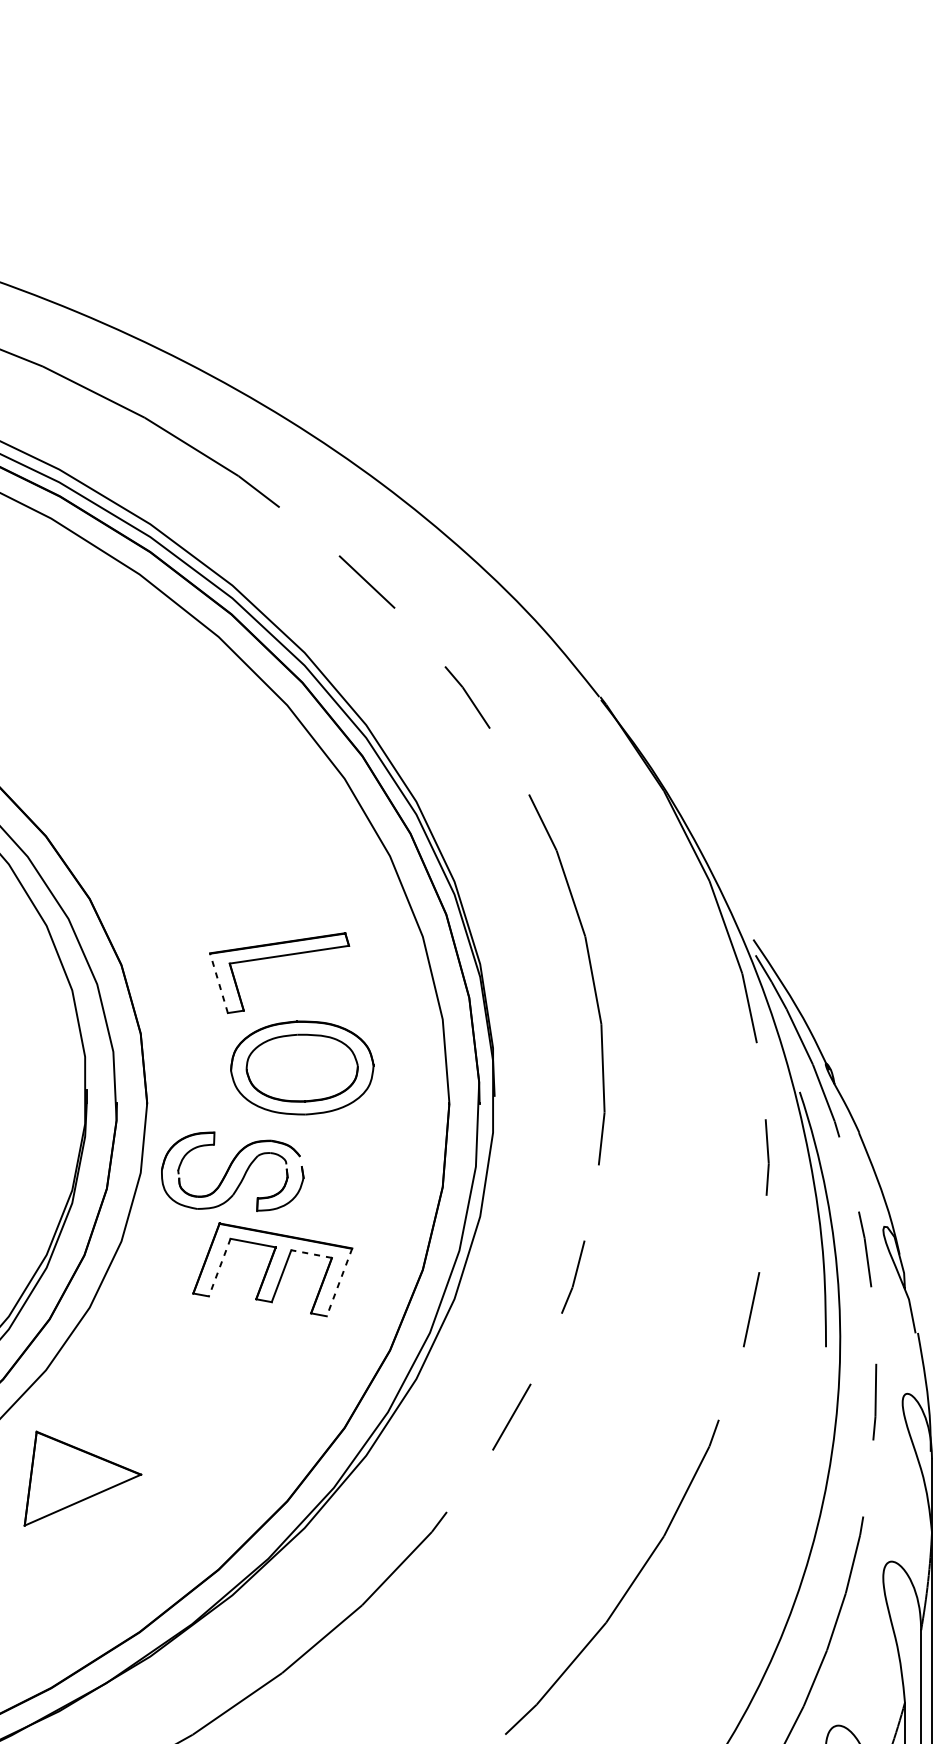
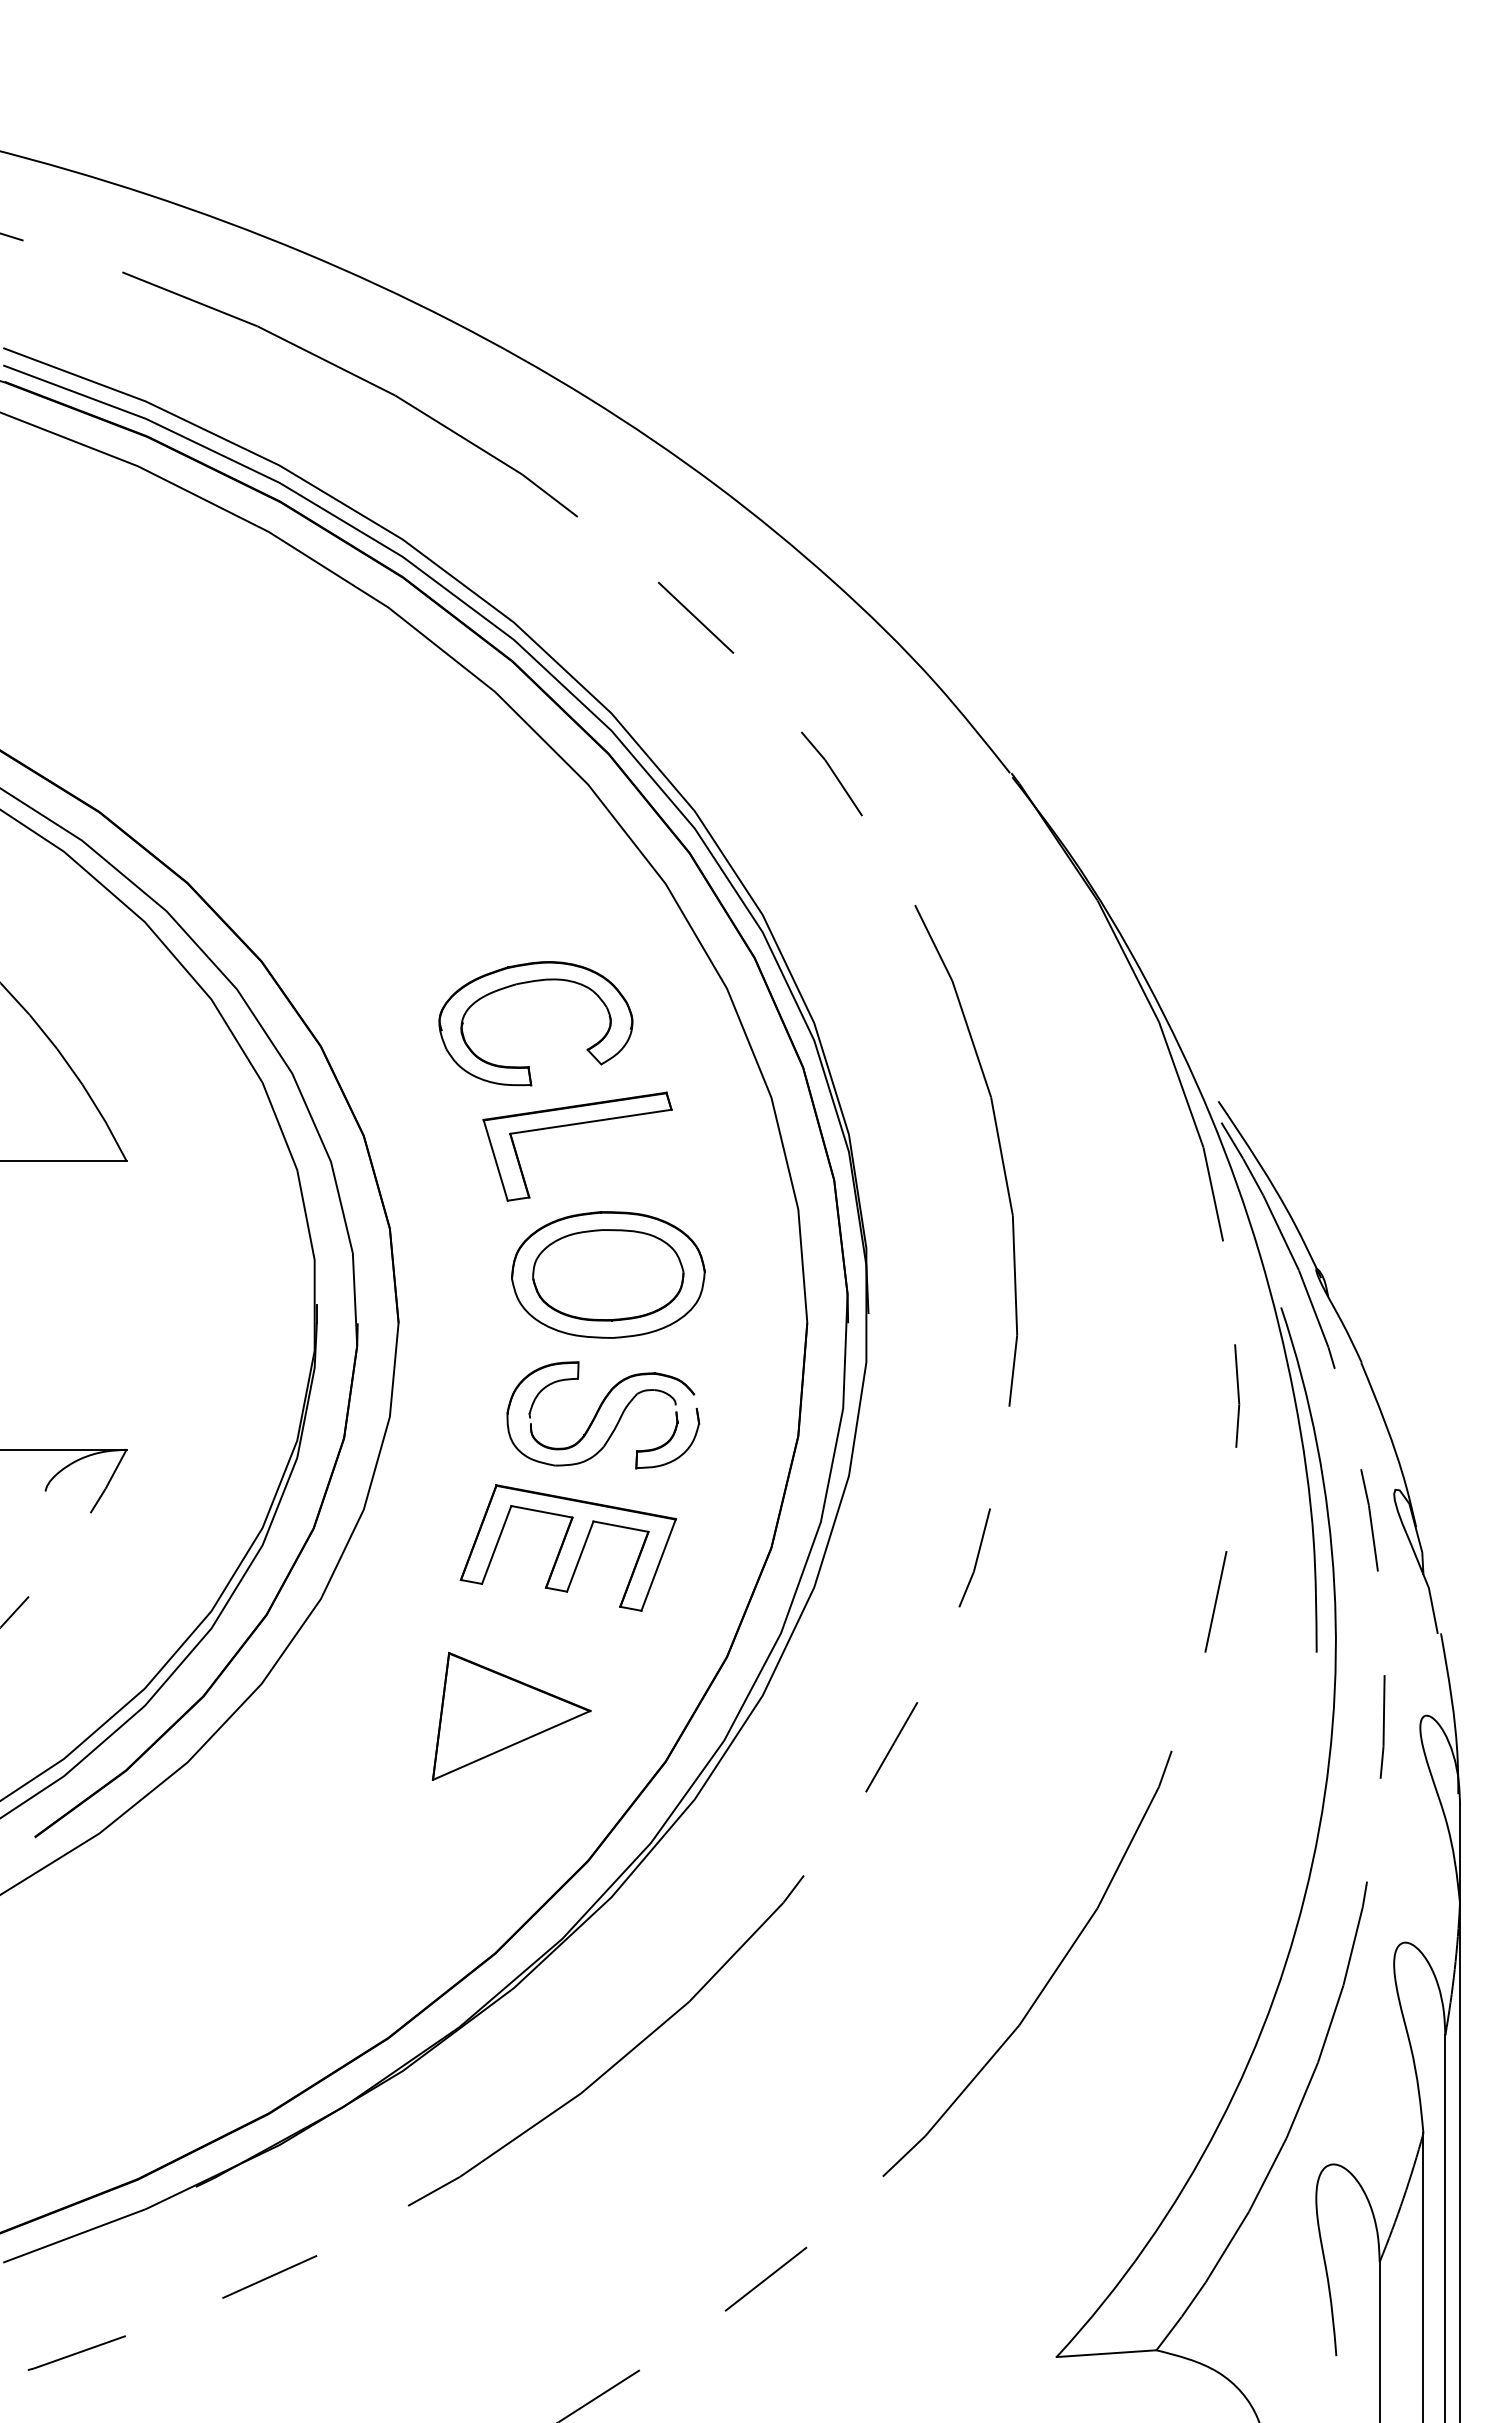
part: (242, 852) -> (527, 983), added
line: (218, 982) -> (495, 1159), dashed -> solid
part: (232, 1171) -> (603, 1415), moved
line: (311, 1253) -> (620, 1526), dashed -> solid
line: (219, 1267) -> (496, 1544), dashed -> solid
line: (339, 1282) -> (658, 1565), dashed -> solid
part: (82, 1478) -> (511, 1716), moved

